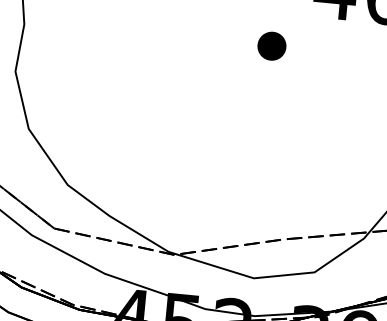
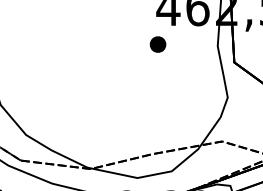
part: (270, 45) -> (157, 44), moved

